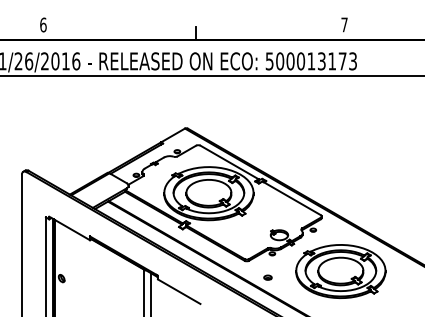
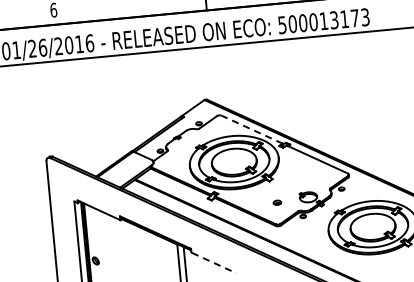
line: (229, 162) -> (251, 129), solid -> dashed
part: (267, 277) -> (276, 202), moved
line: (179, 292) -> (214, 263), solid -> dashed

